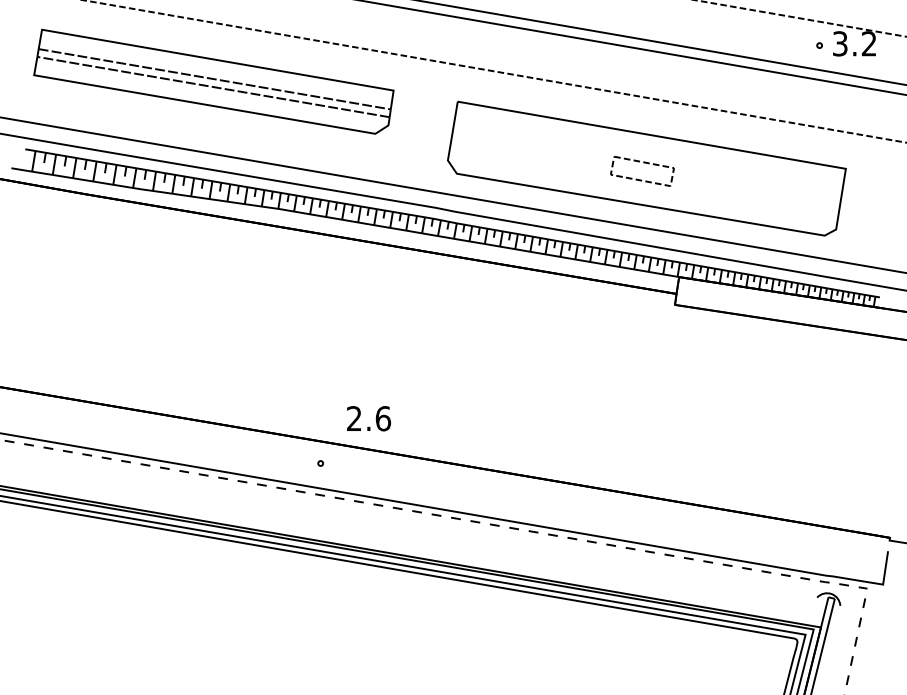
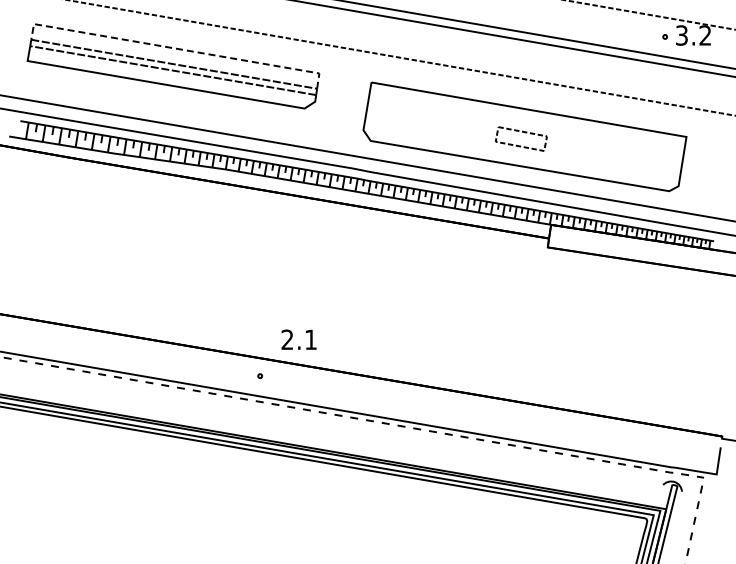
line: (217, 59) -> (176, 48), solid -> dashed
text: (383, 418) -> (311, 339), 2.6 -> 2.1

